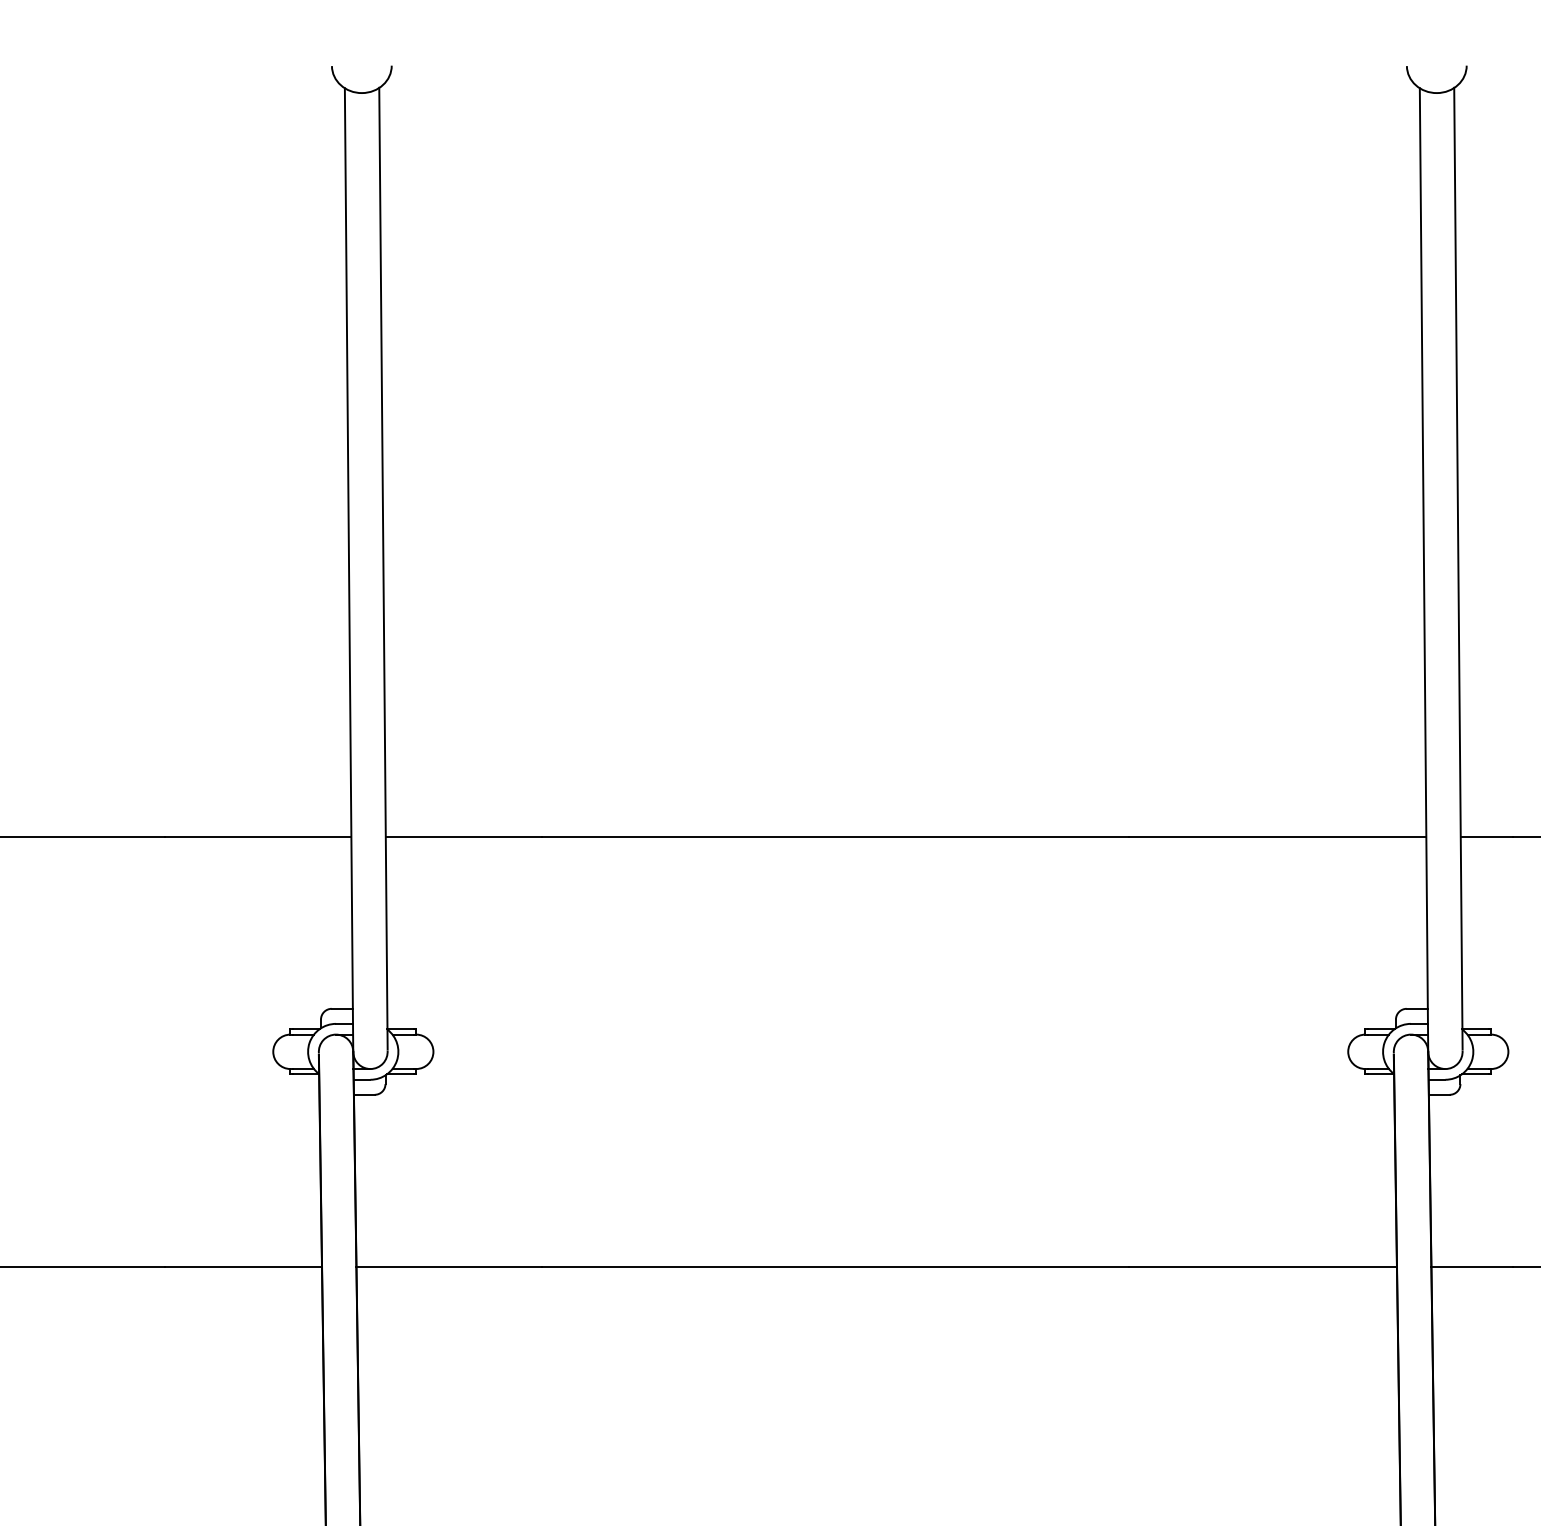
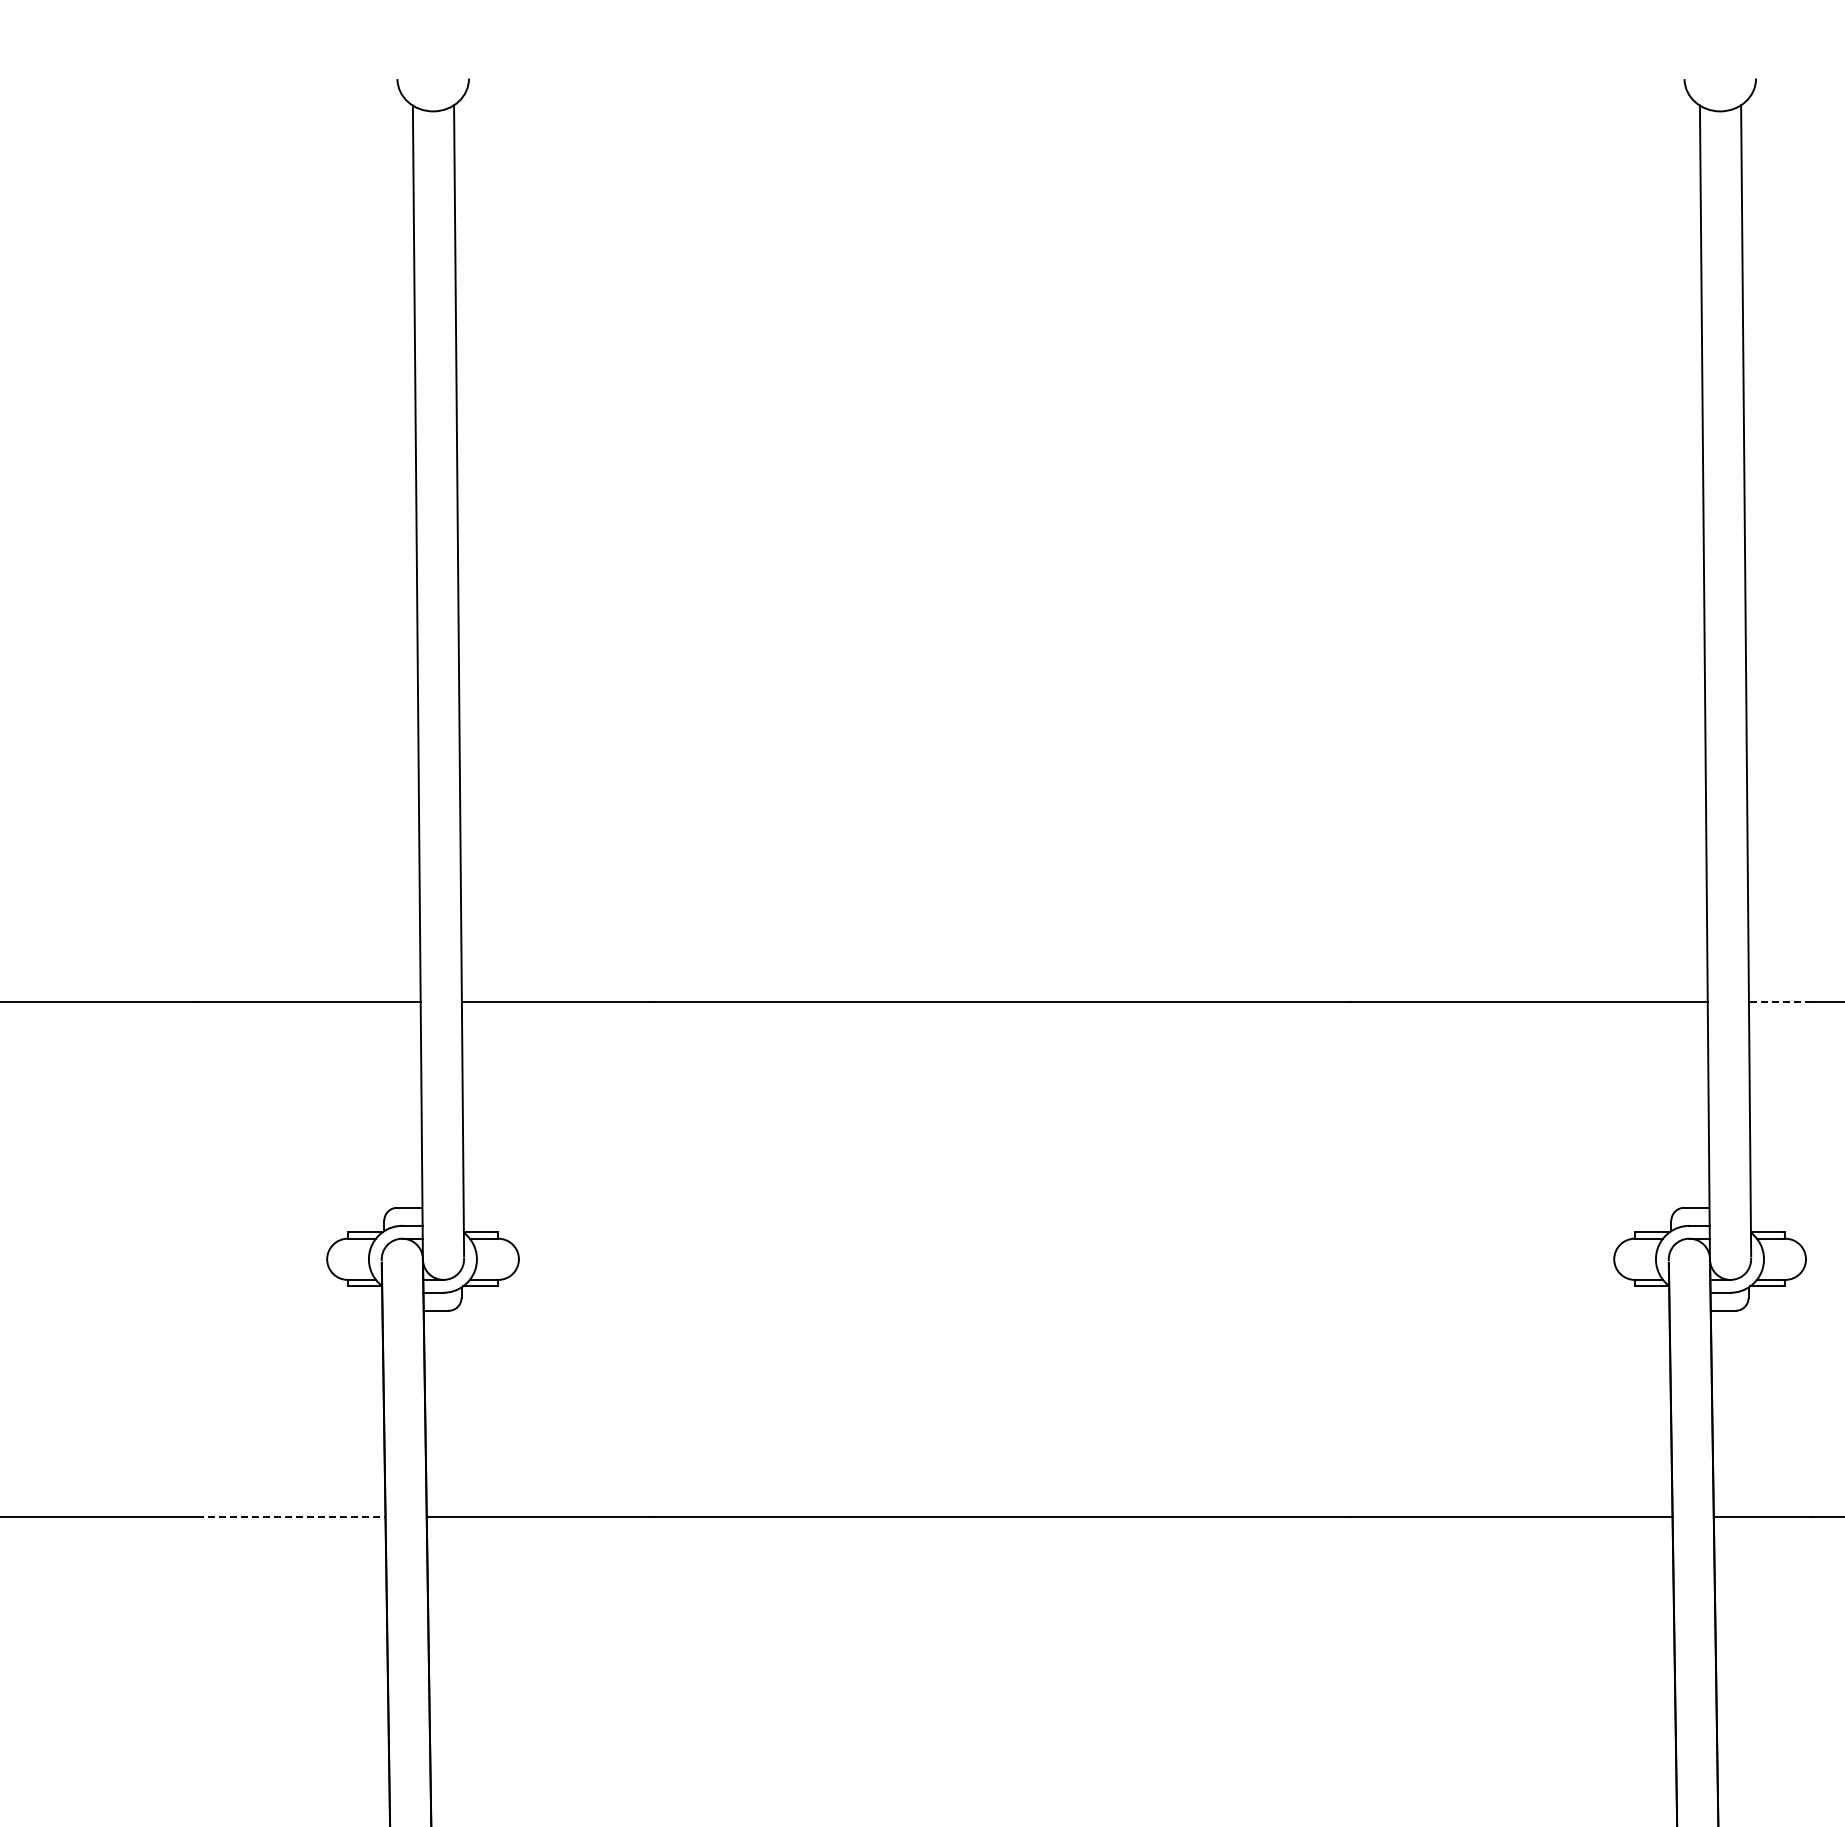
line: (1486, 836) -> (1779, 1001), solid -> dashed
line: (244, 1266) -> (292, 1516), solid -> dashed

